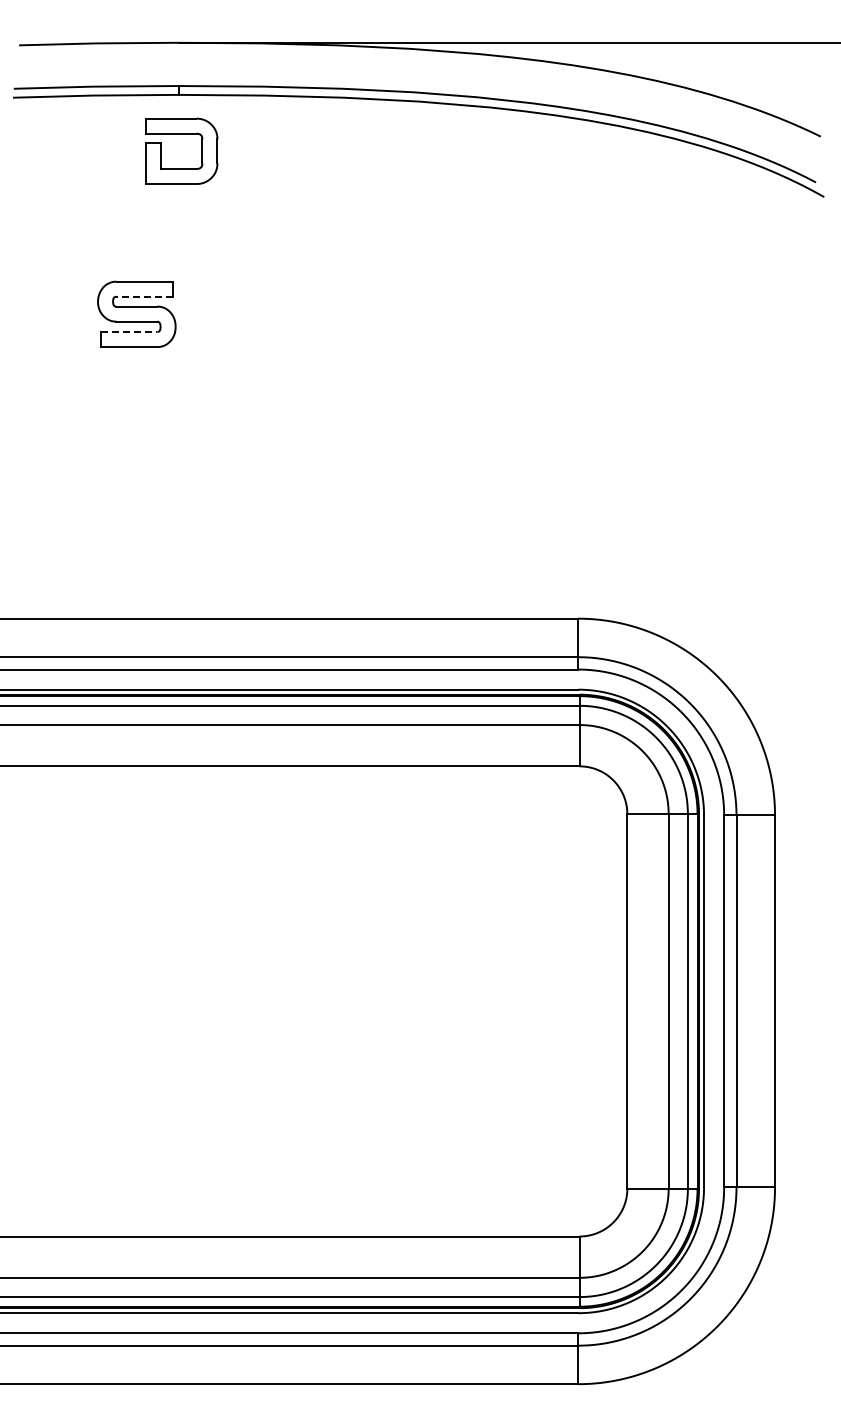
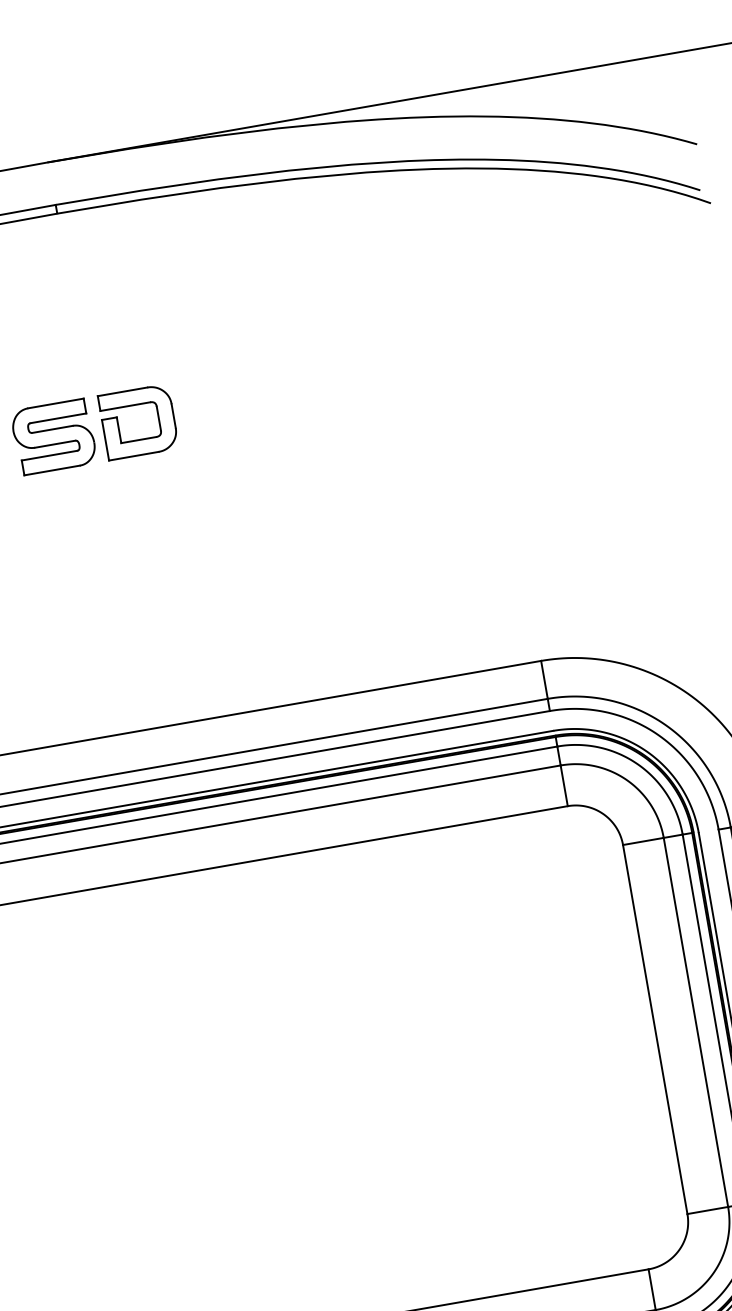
part: (181, 134) -> (135, 405), moved
line: (144, 296) -> (58, 418), dashed -> solid
line: (129, 331) -> (49, 455), dashed -> solid

